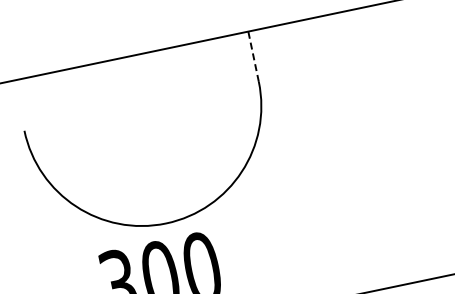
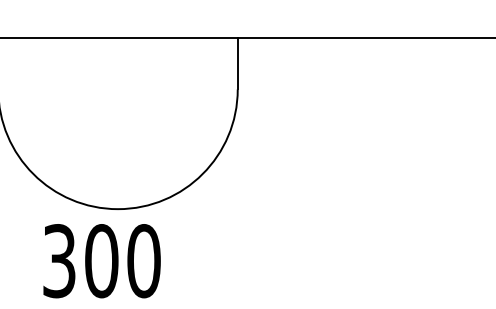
line: (253, 56) -> (237, 63), dashed -> solid

